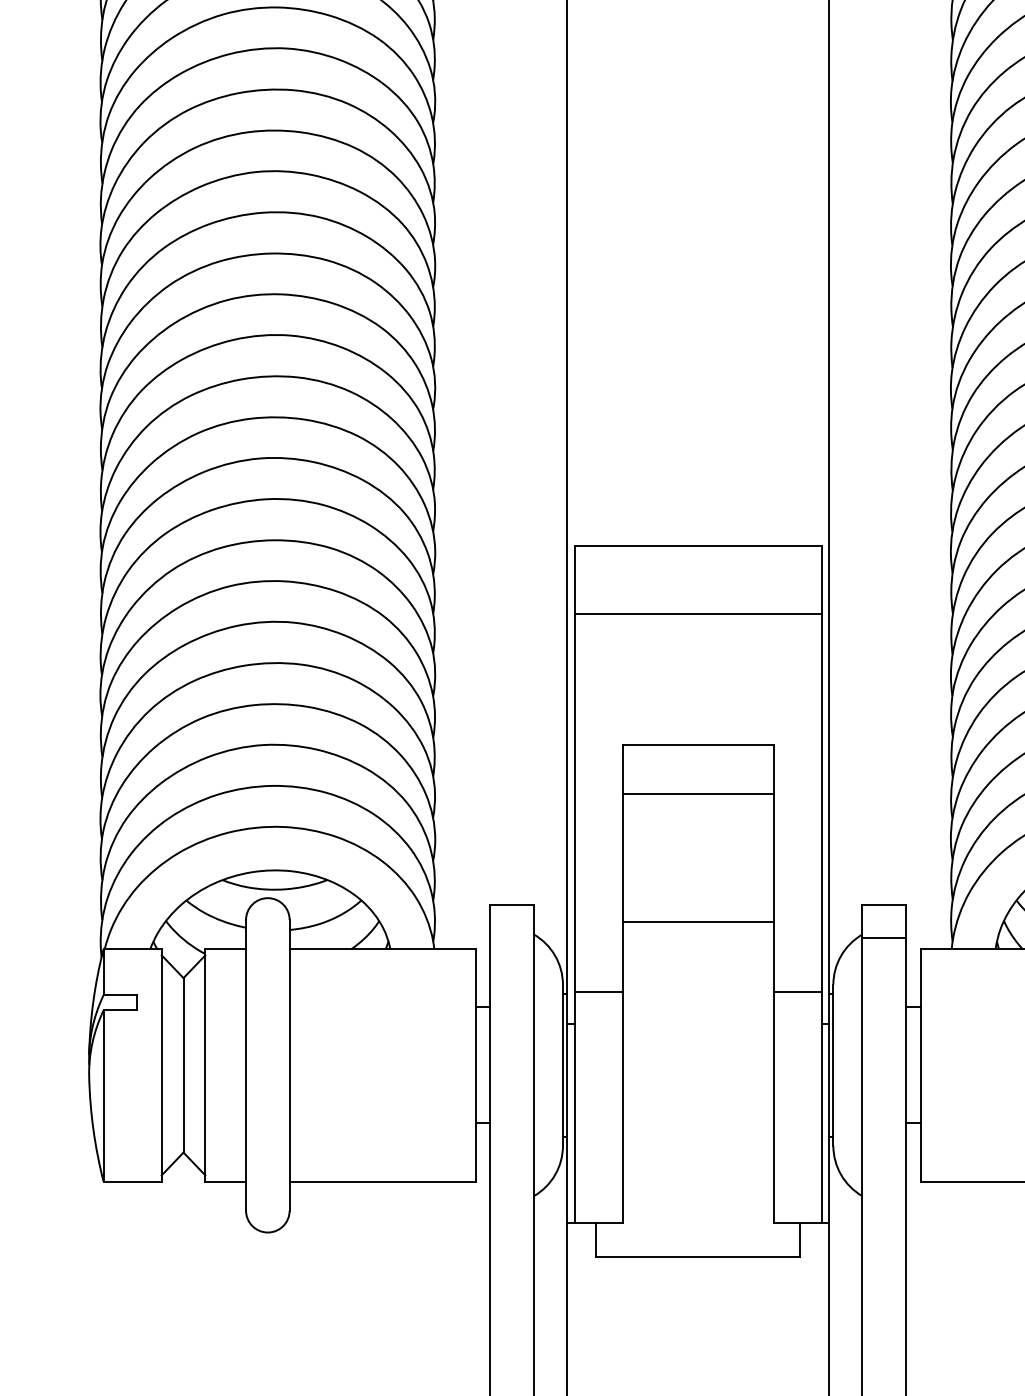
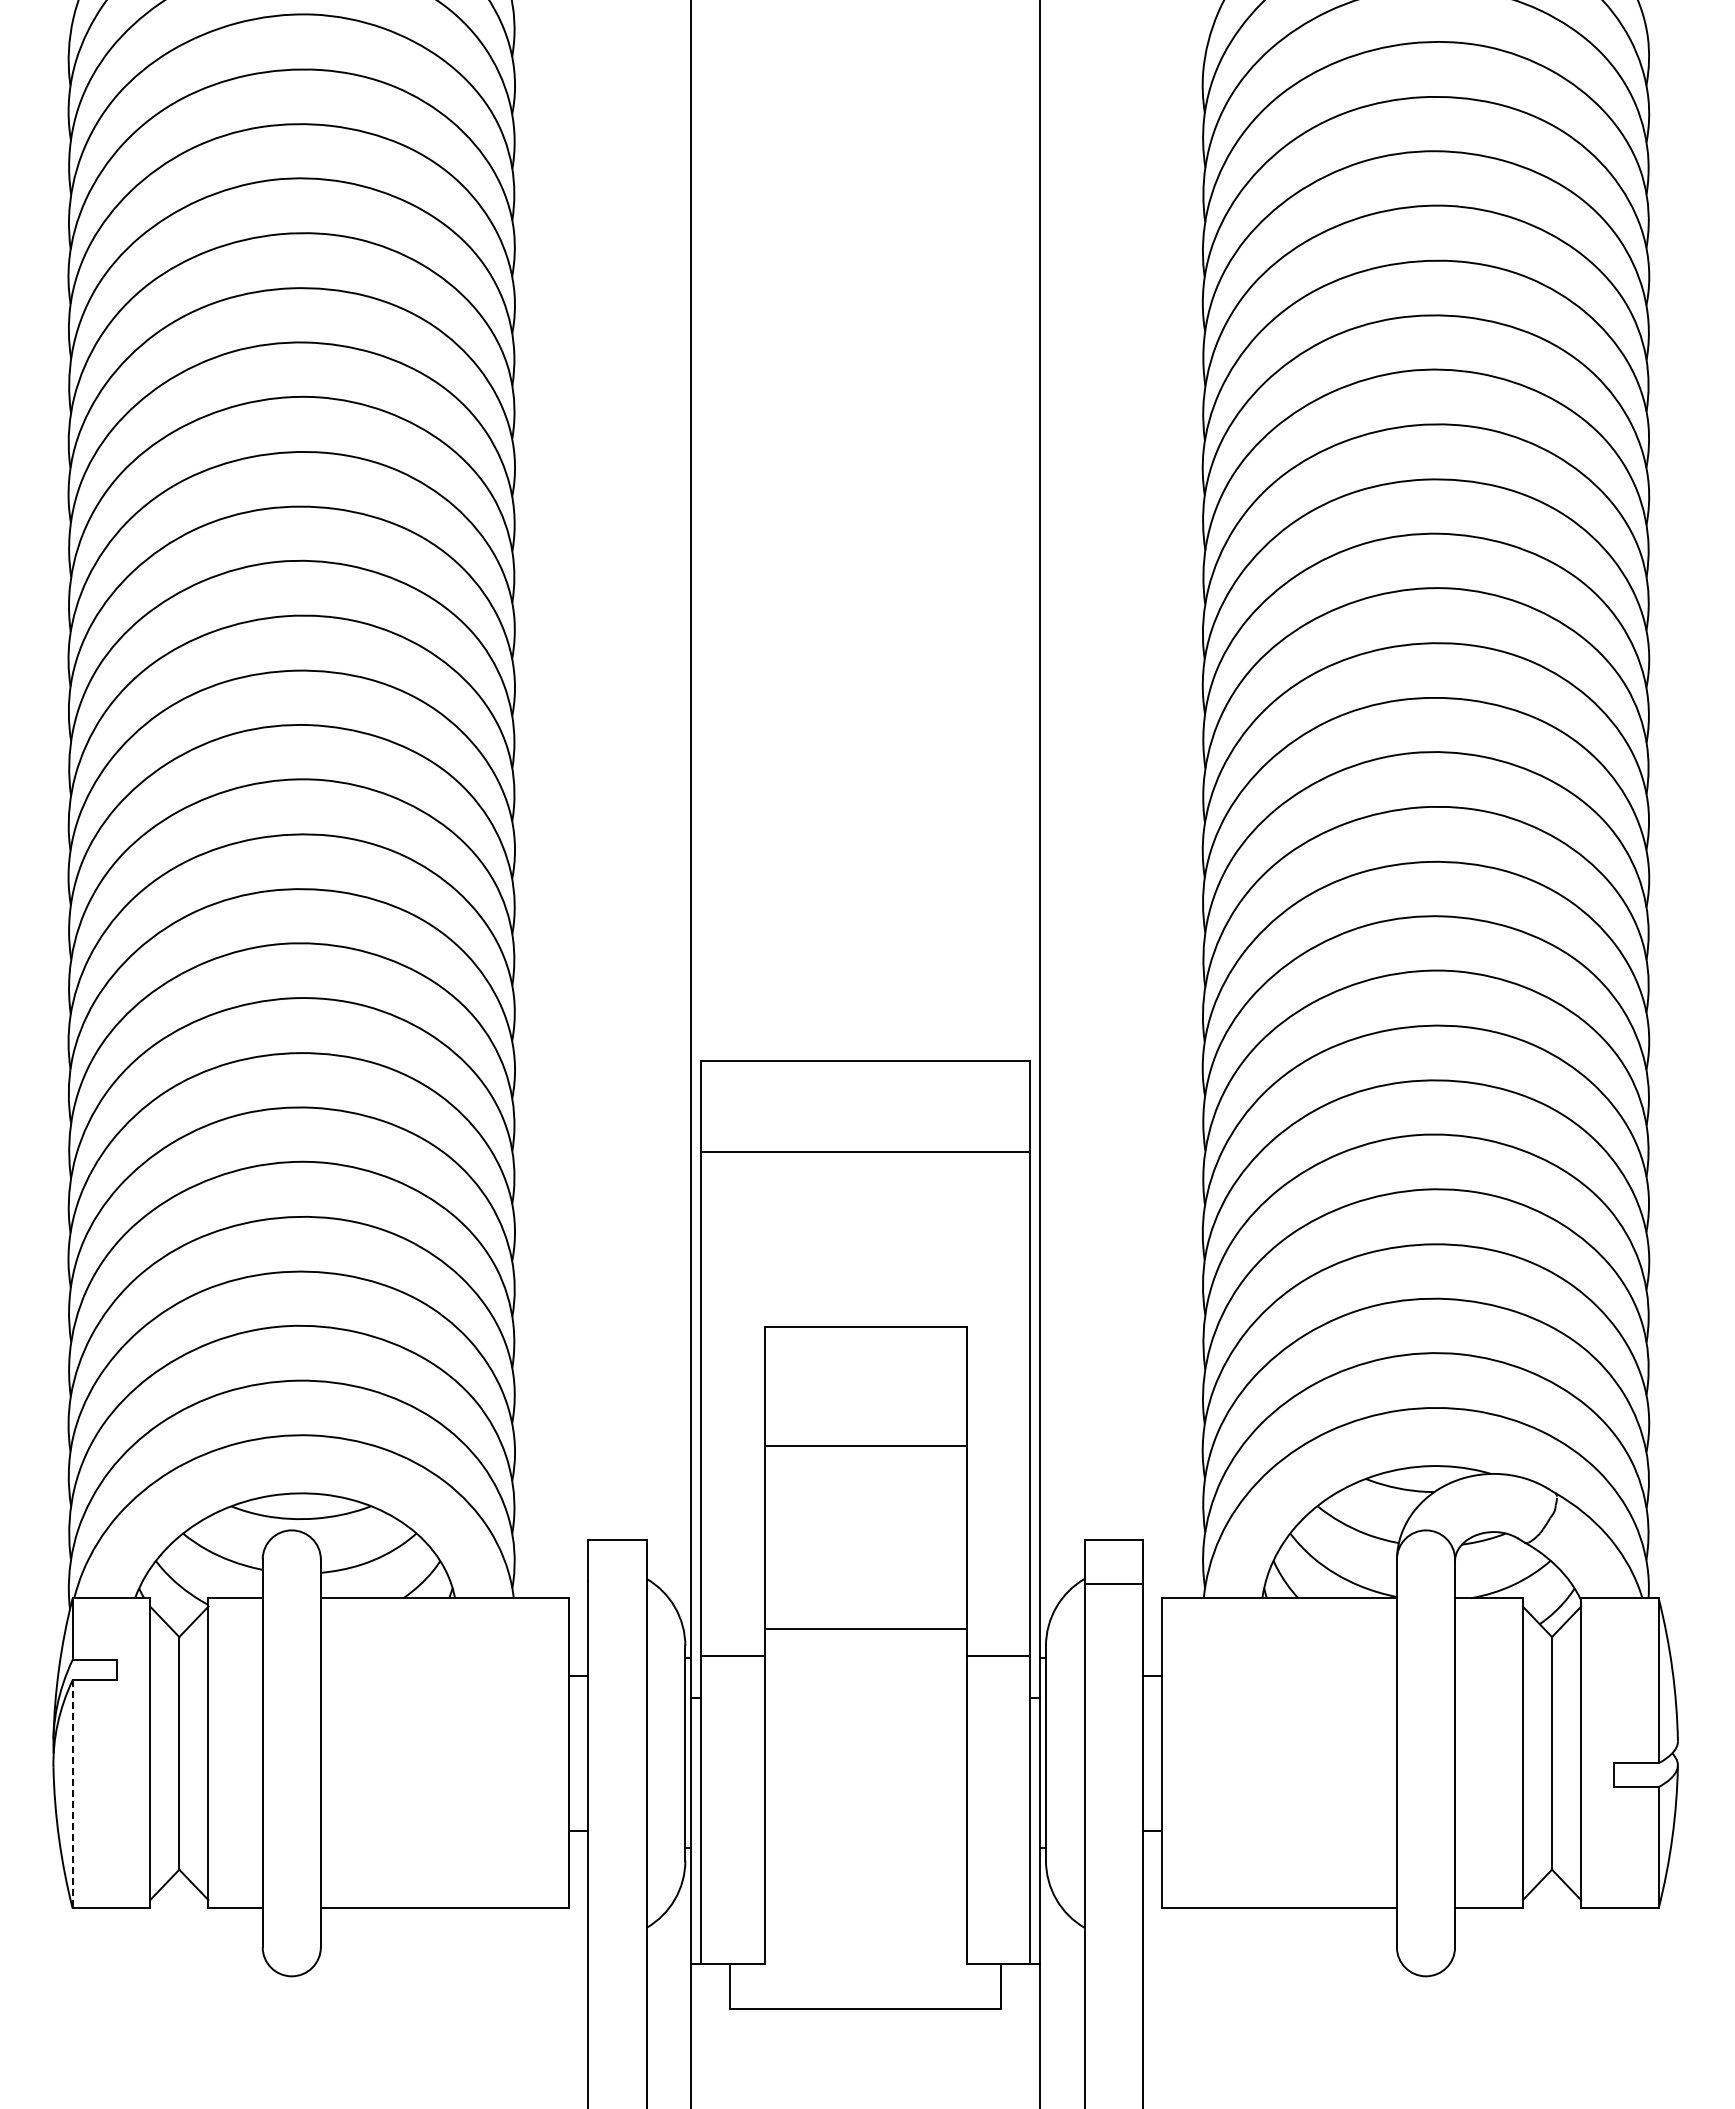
line: (698, 794) -> (865, 1445), moved
line: (698, 922) -> (865, 1629), moved
line: (103, 1096) -> (72, 1794), solid -> dashed

